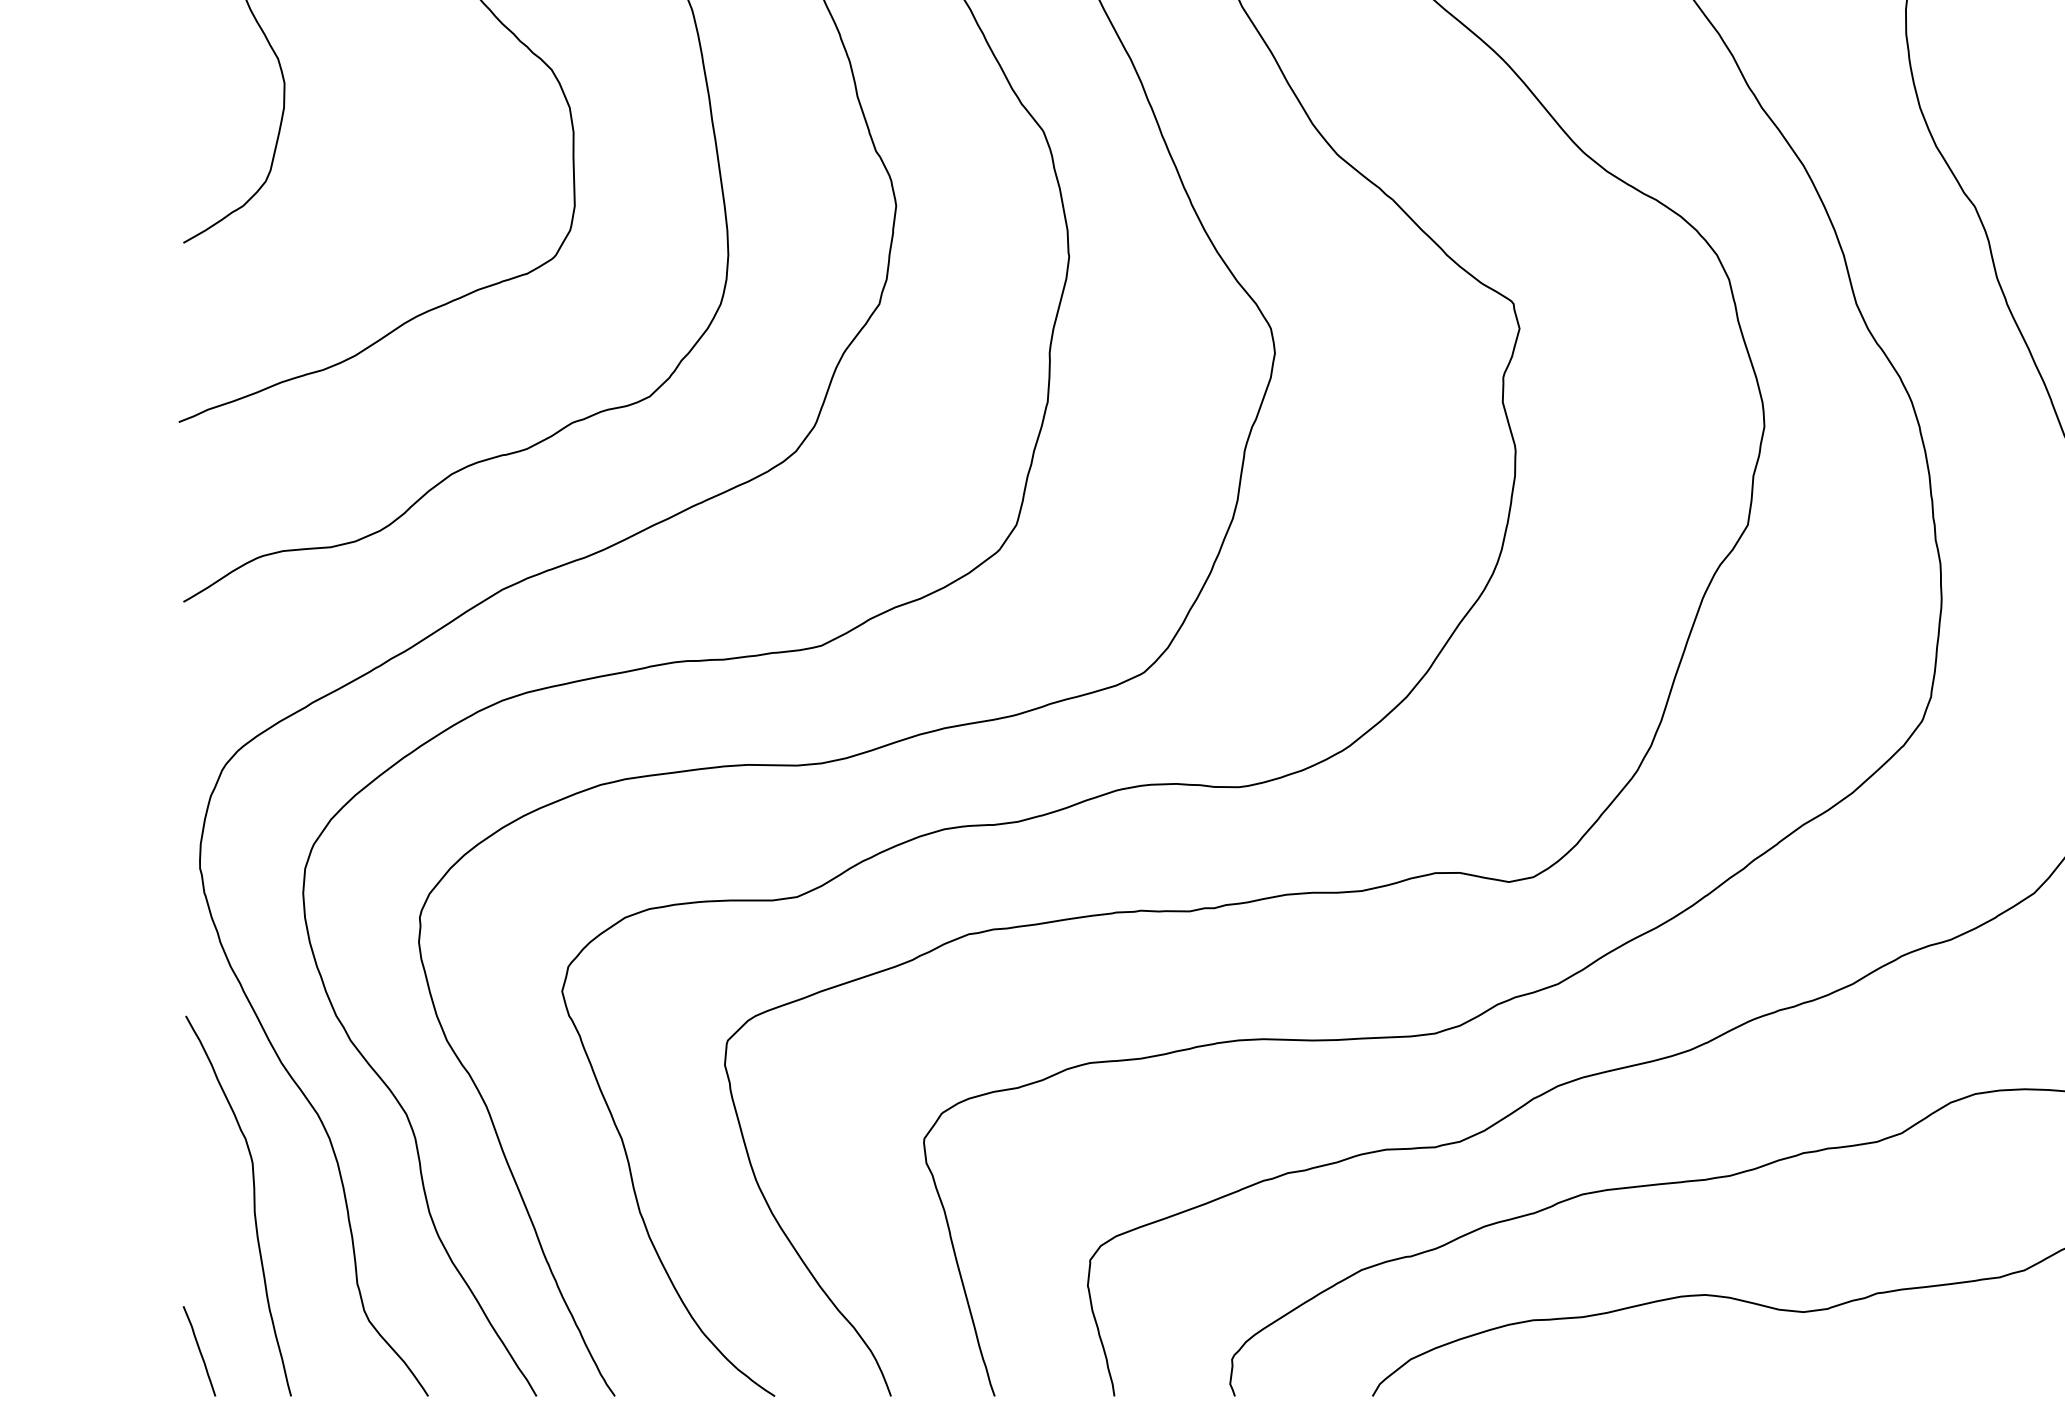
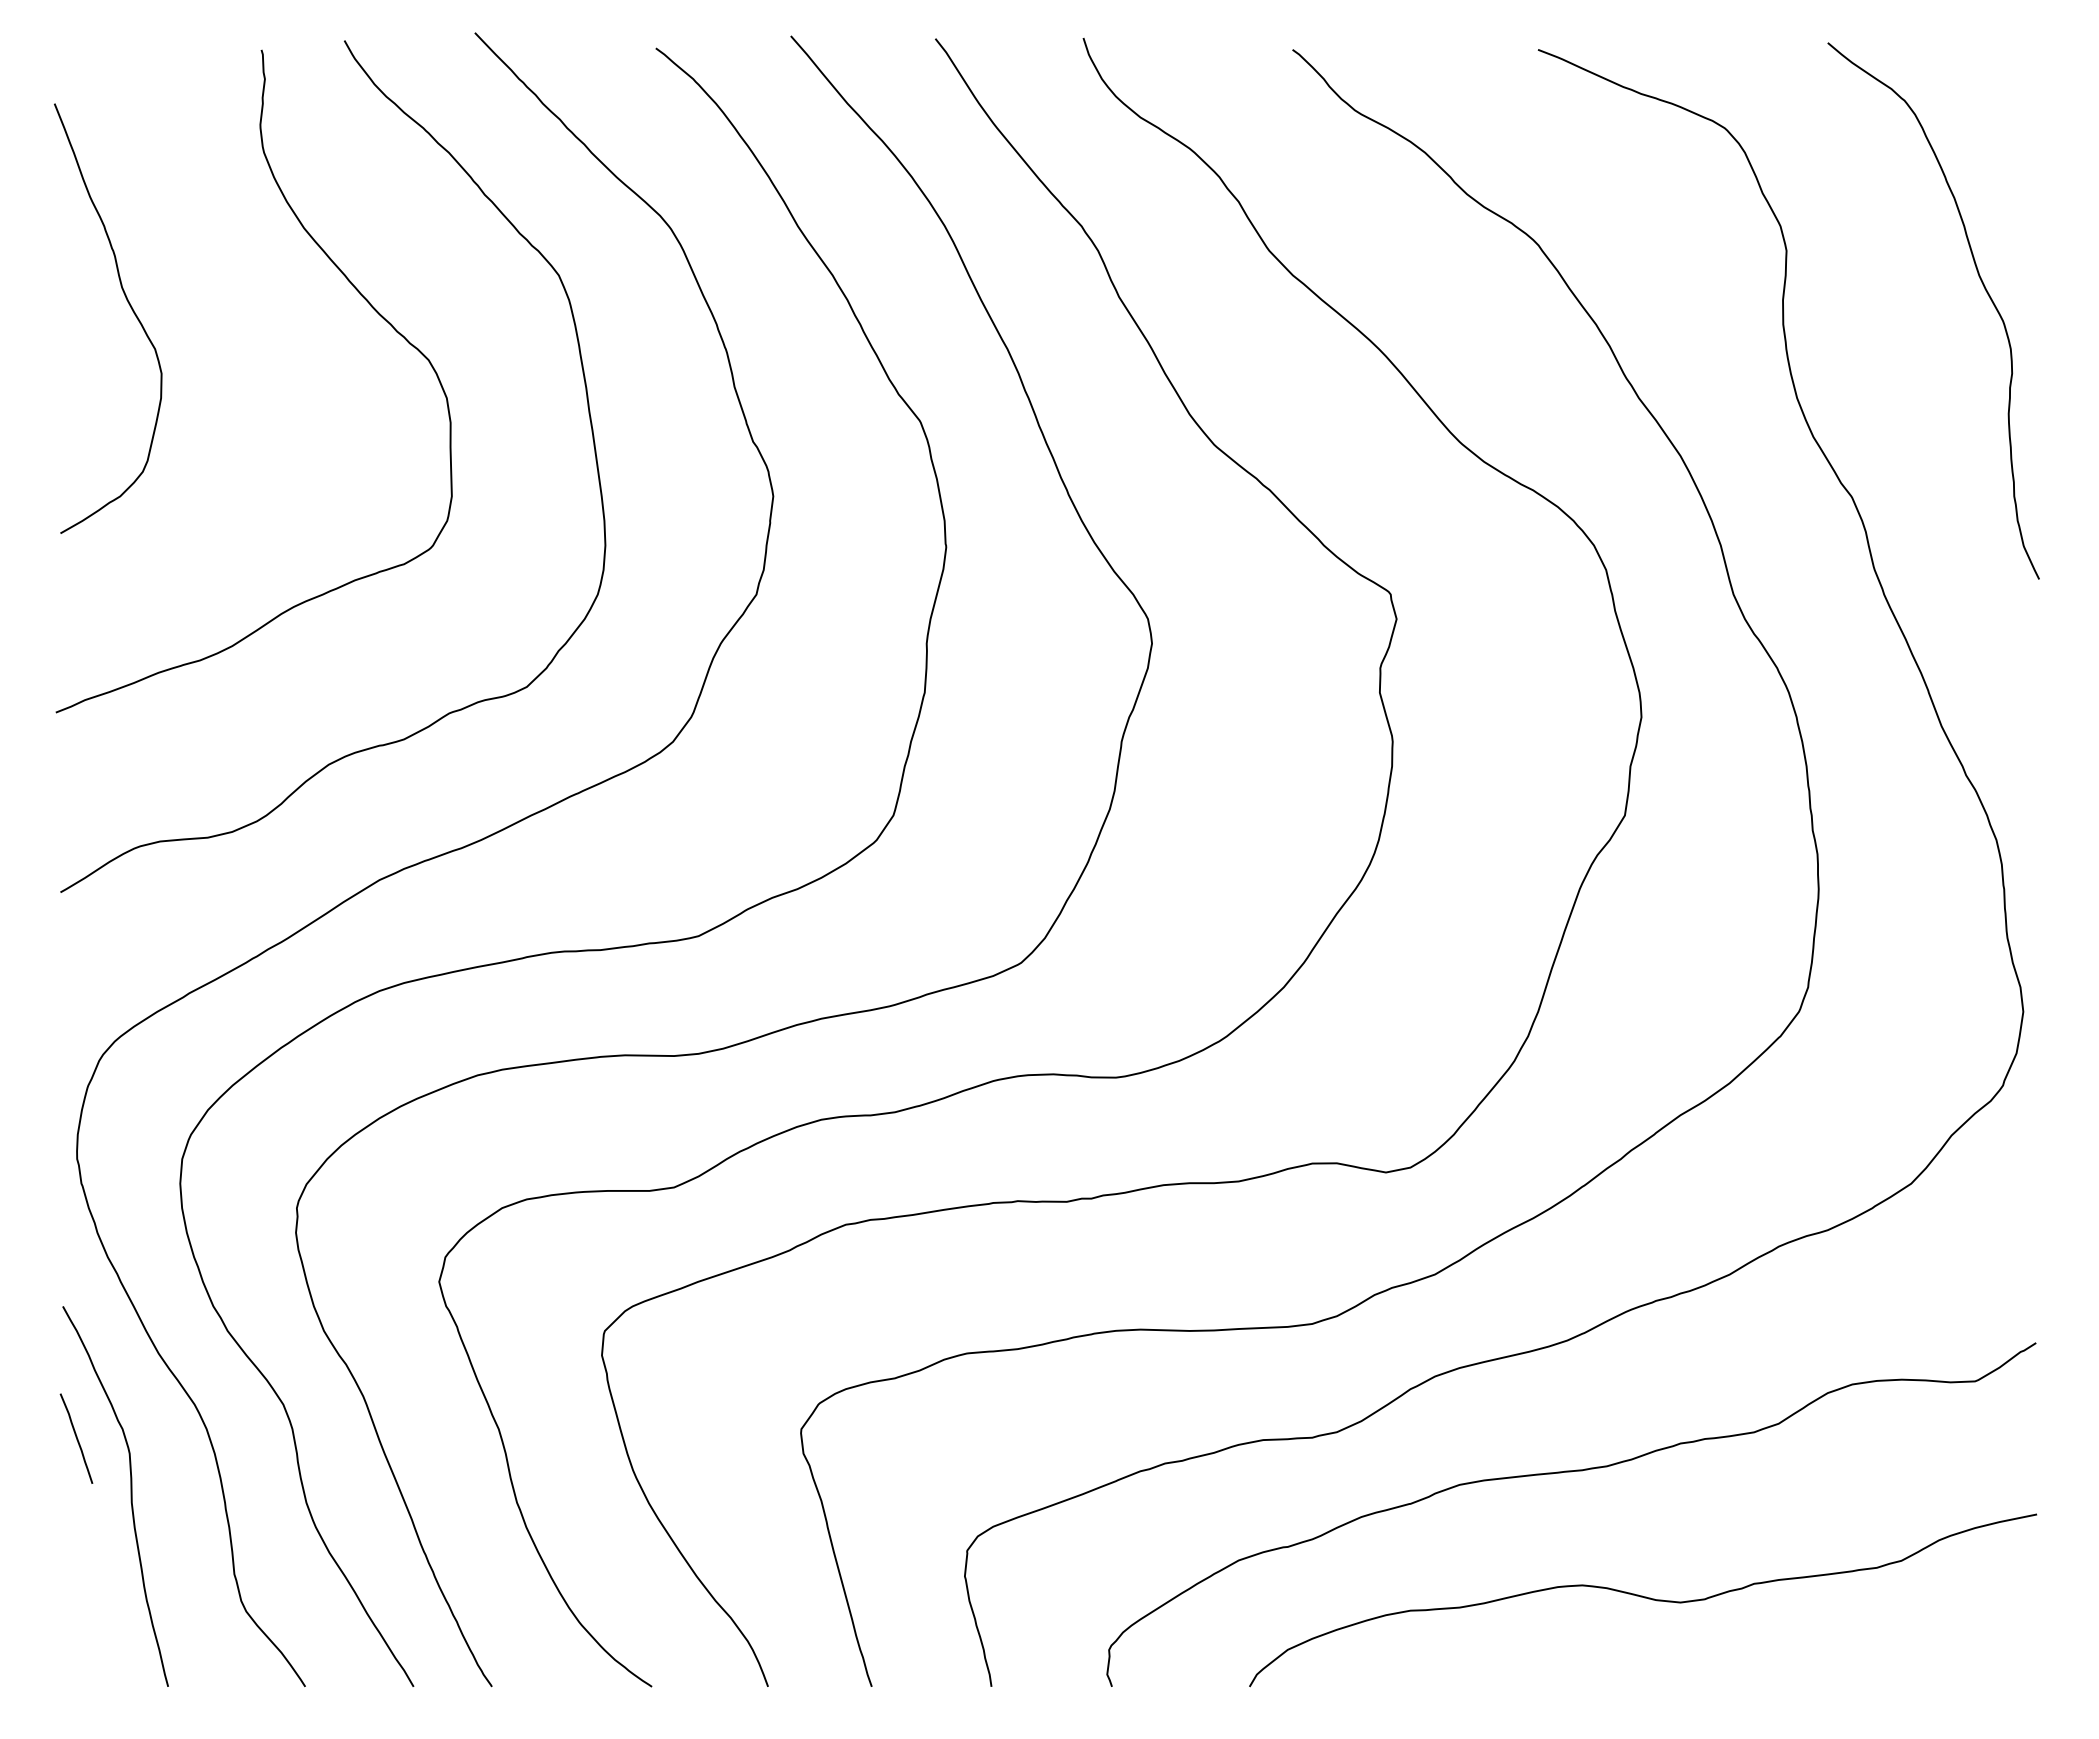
curve: (199, 1351) -> (76, 1438), moved

